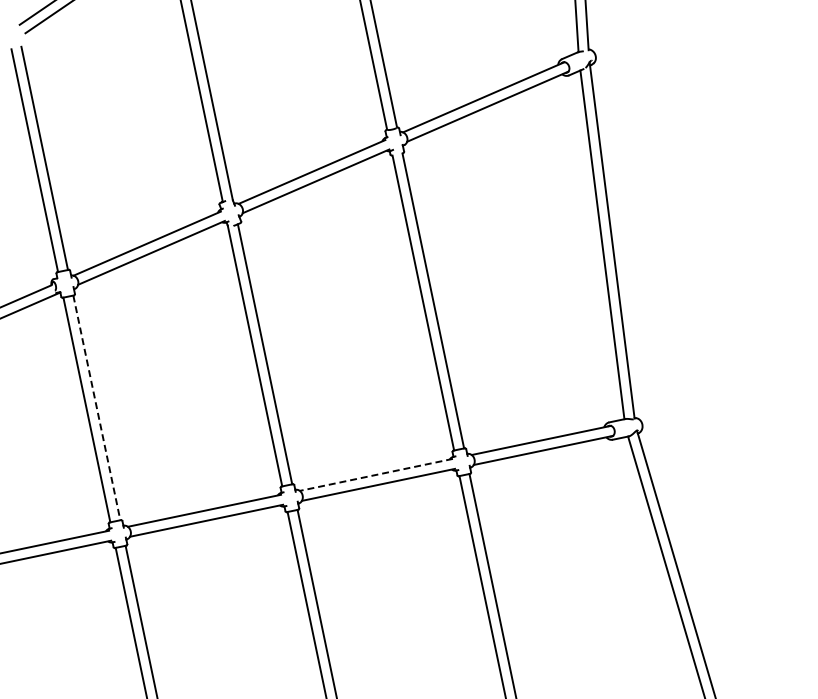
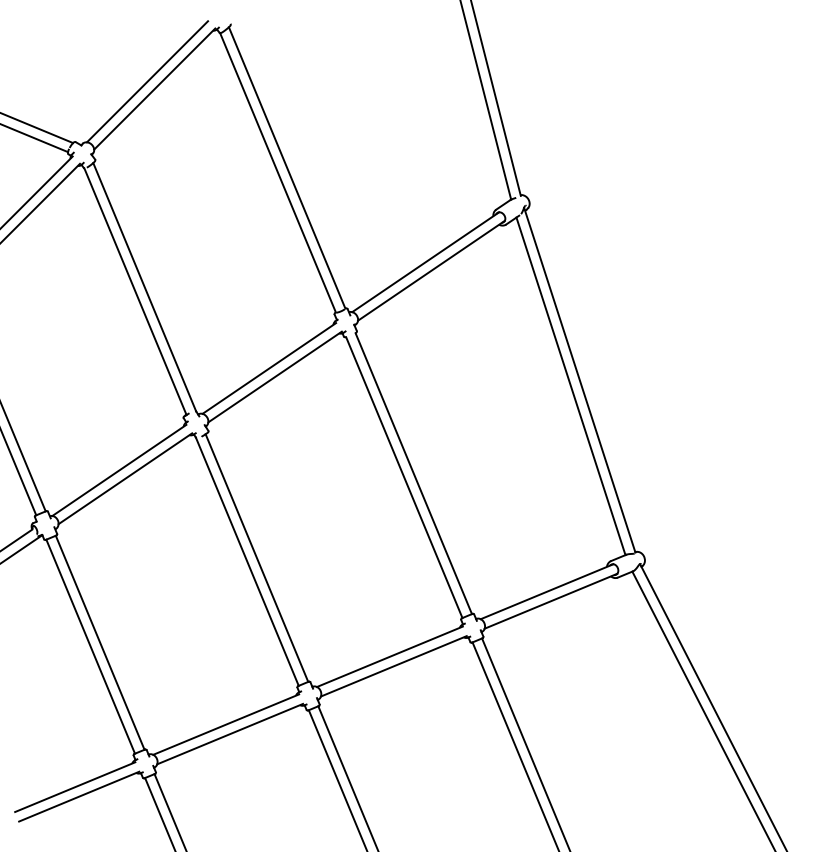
line: (97, 407) -> (100, 642), dashed -> solid
line: (376, 474) -> (389, 656), dashed -> solid

